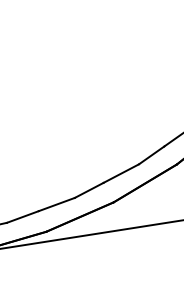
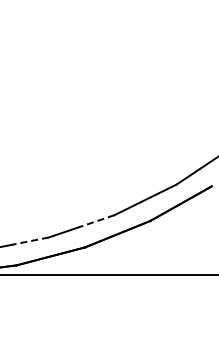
line: (120, 173) -> (95, 221), solid -> dashed
line: (56, 205) -> (30, 241), solid -> dashed

